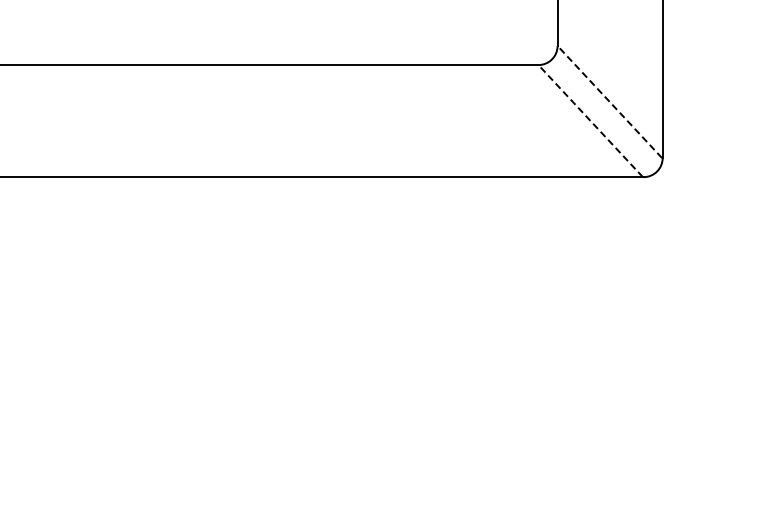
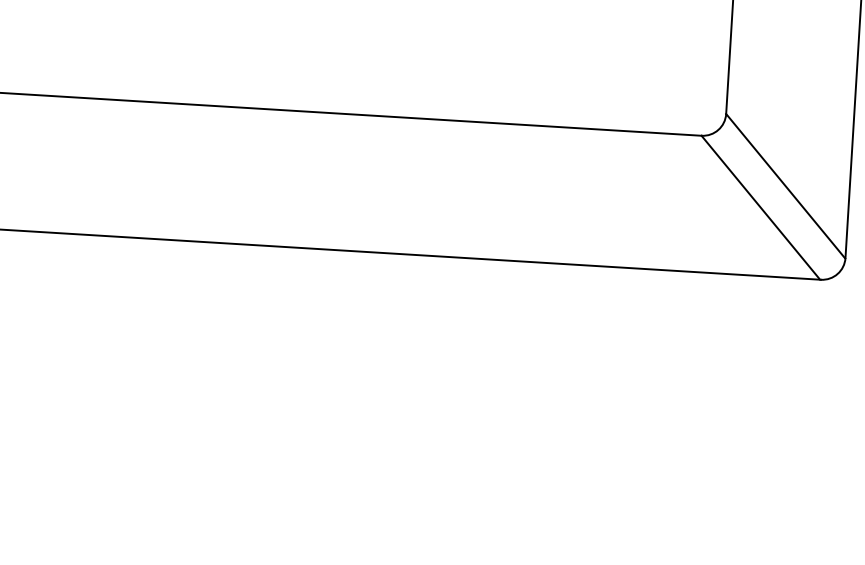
line: (609, 102) -> (785, 186), dashed -> solid
line: (590, 121) -> (760, 208), dashed -> solid

